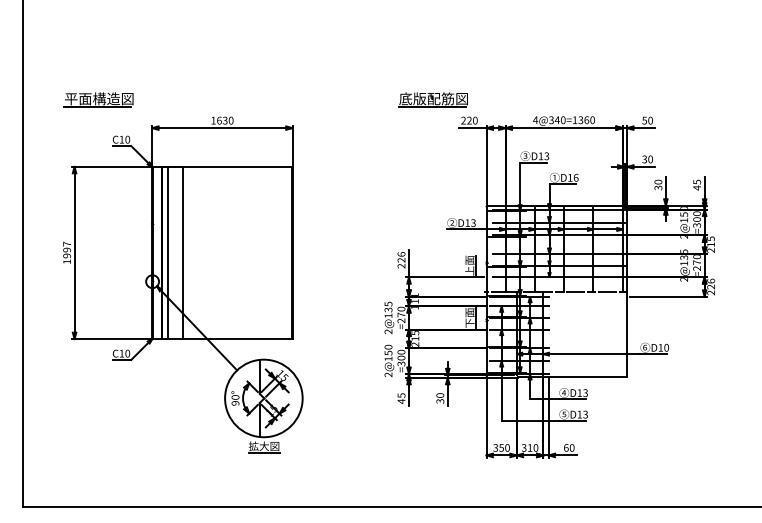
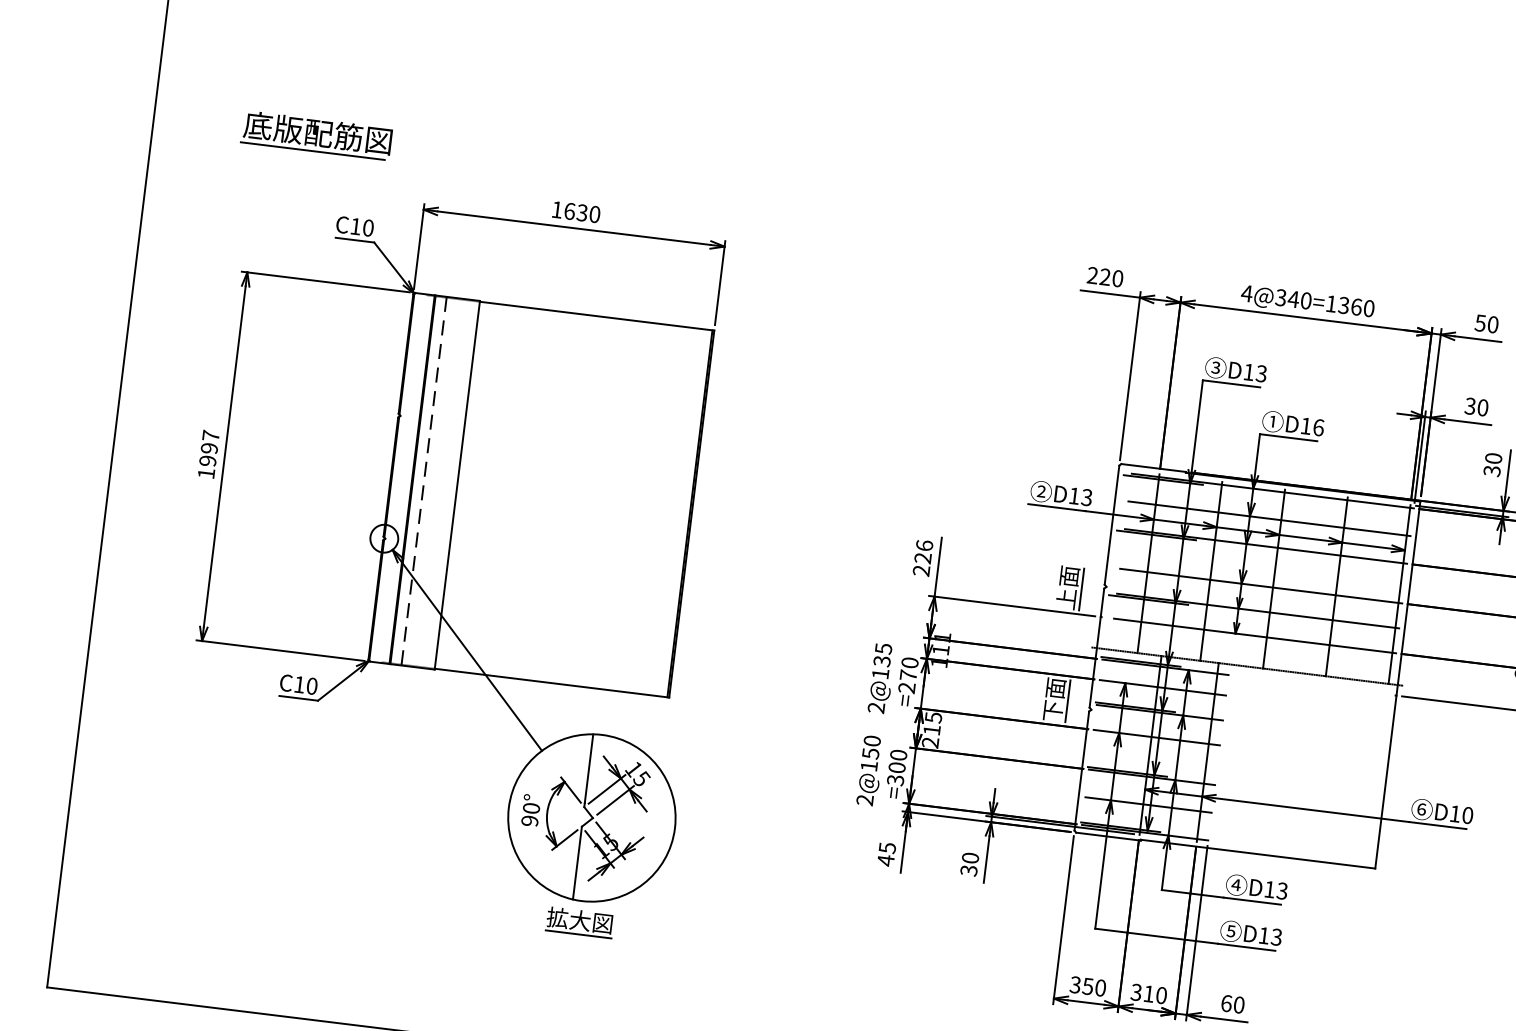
text: (91, 98) -> (301, 130), 平面構造図 -> 底版配筋図
part: (432, 99) -> (1031, 222), removed
line: (167, 253) -> (423, 482), solid -> dashed

